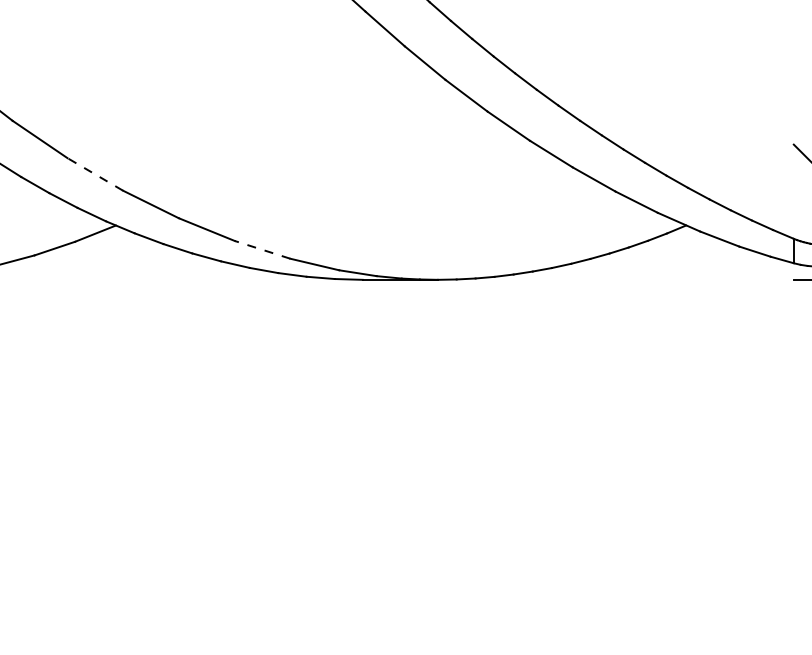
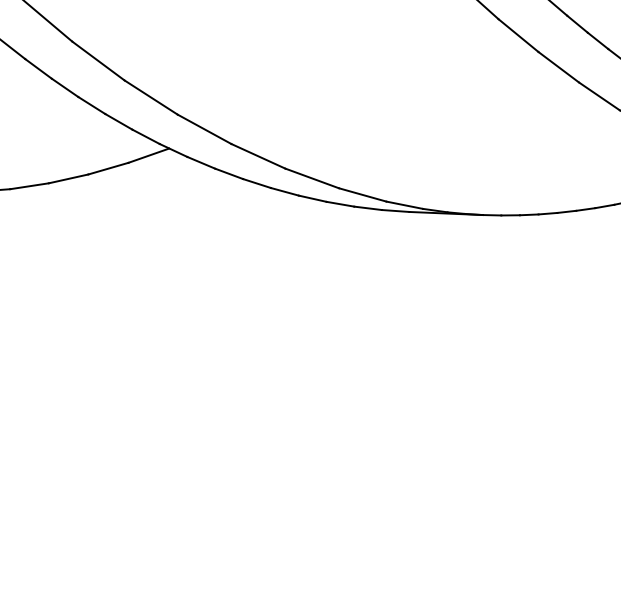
line: (94, 174) -> (150, 97), dashed -> solid
line: (262, 249) -> (312, 178), dashed -> solid

